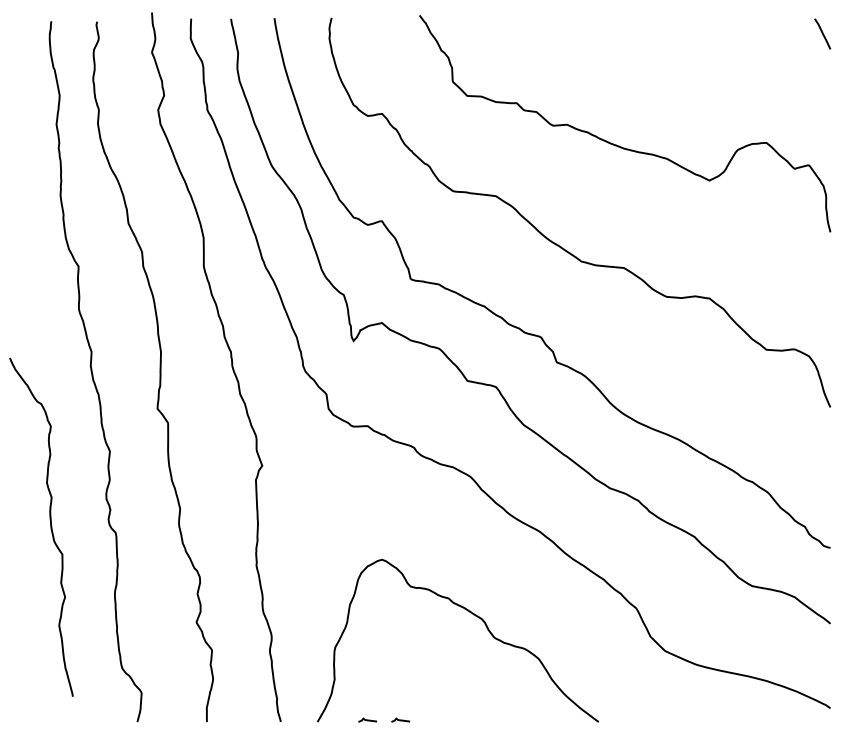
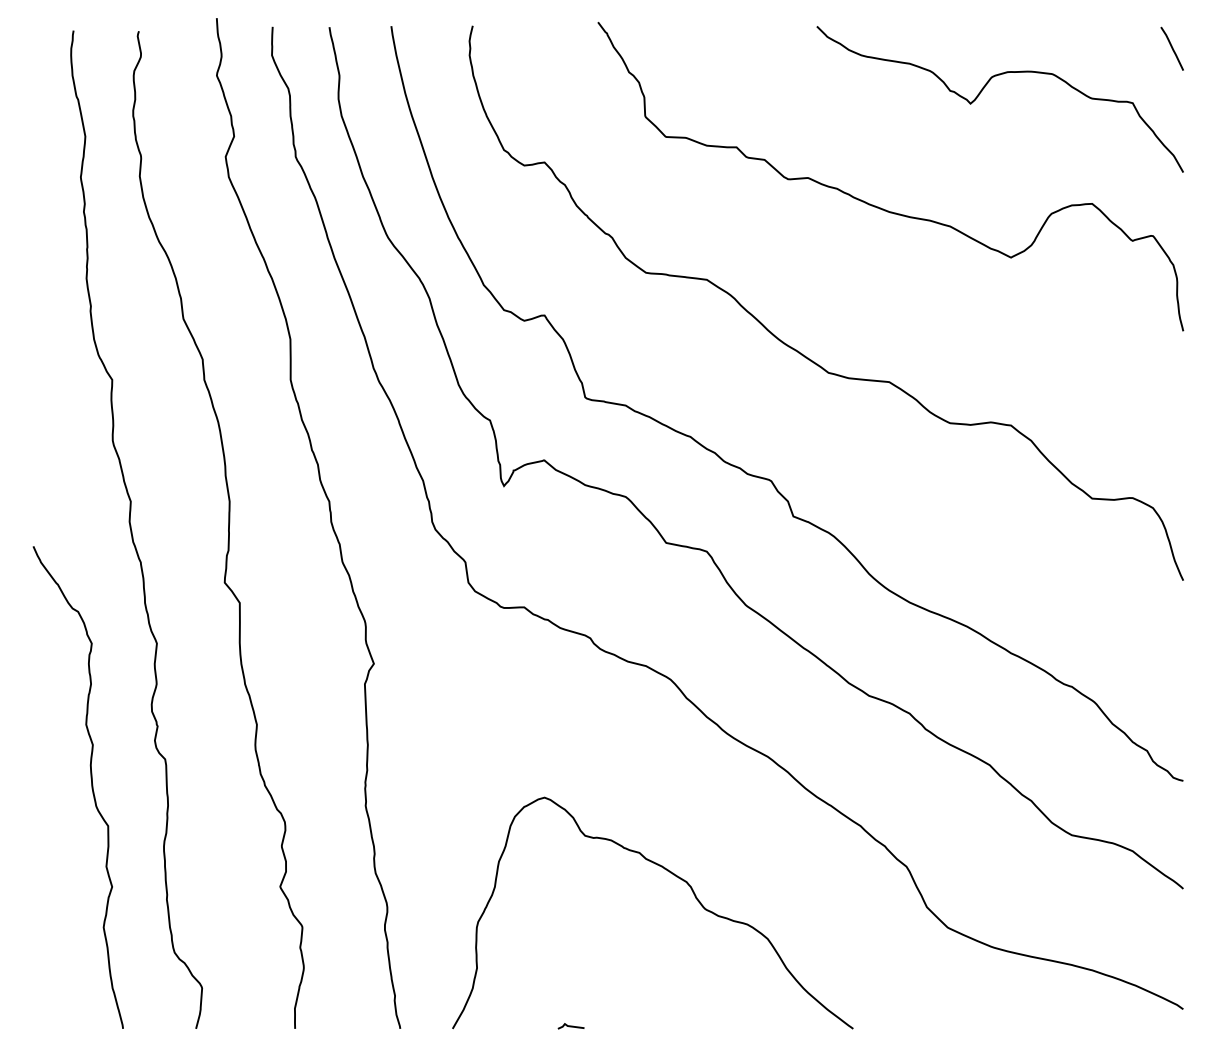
curve: (691, 61) -> (985, 87), added
curve: (50, 527) -> (91, 787), moved
line: (367, 720) -> (523, 1026), removed

